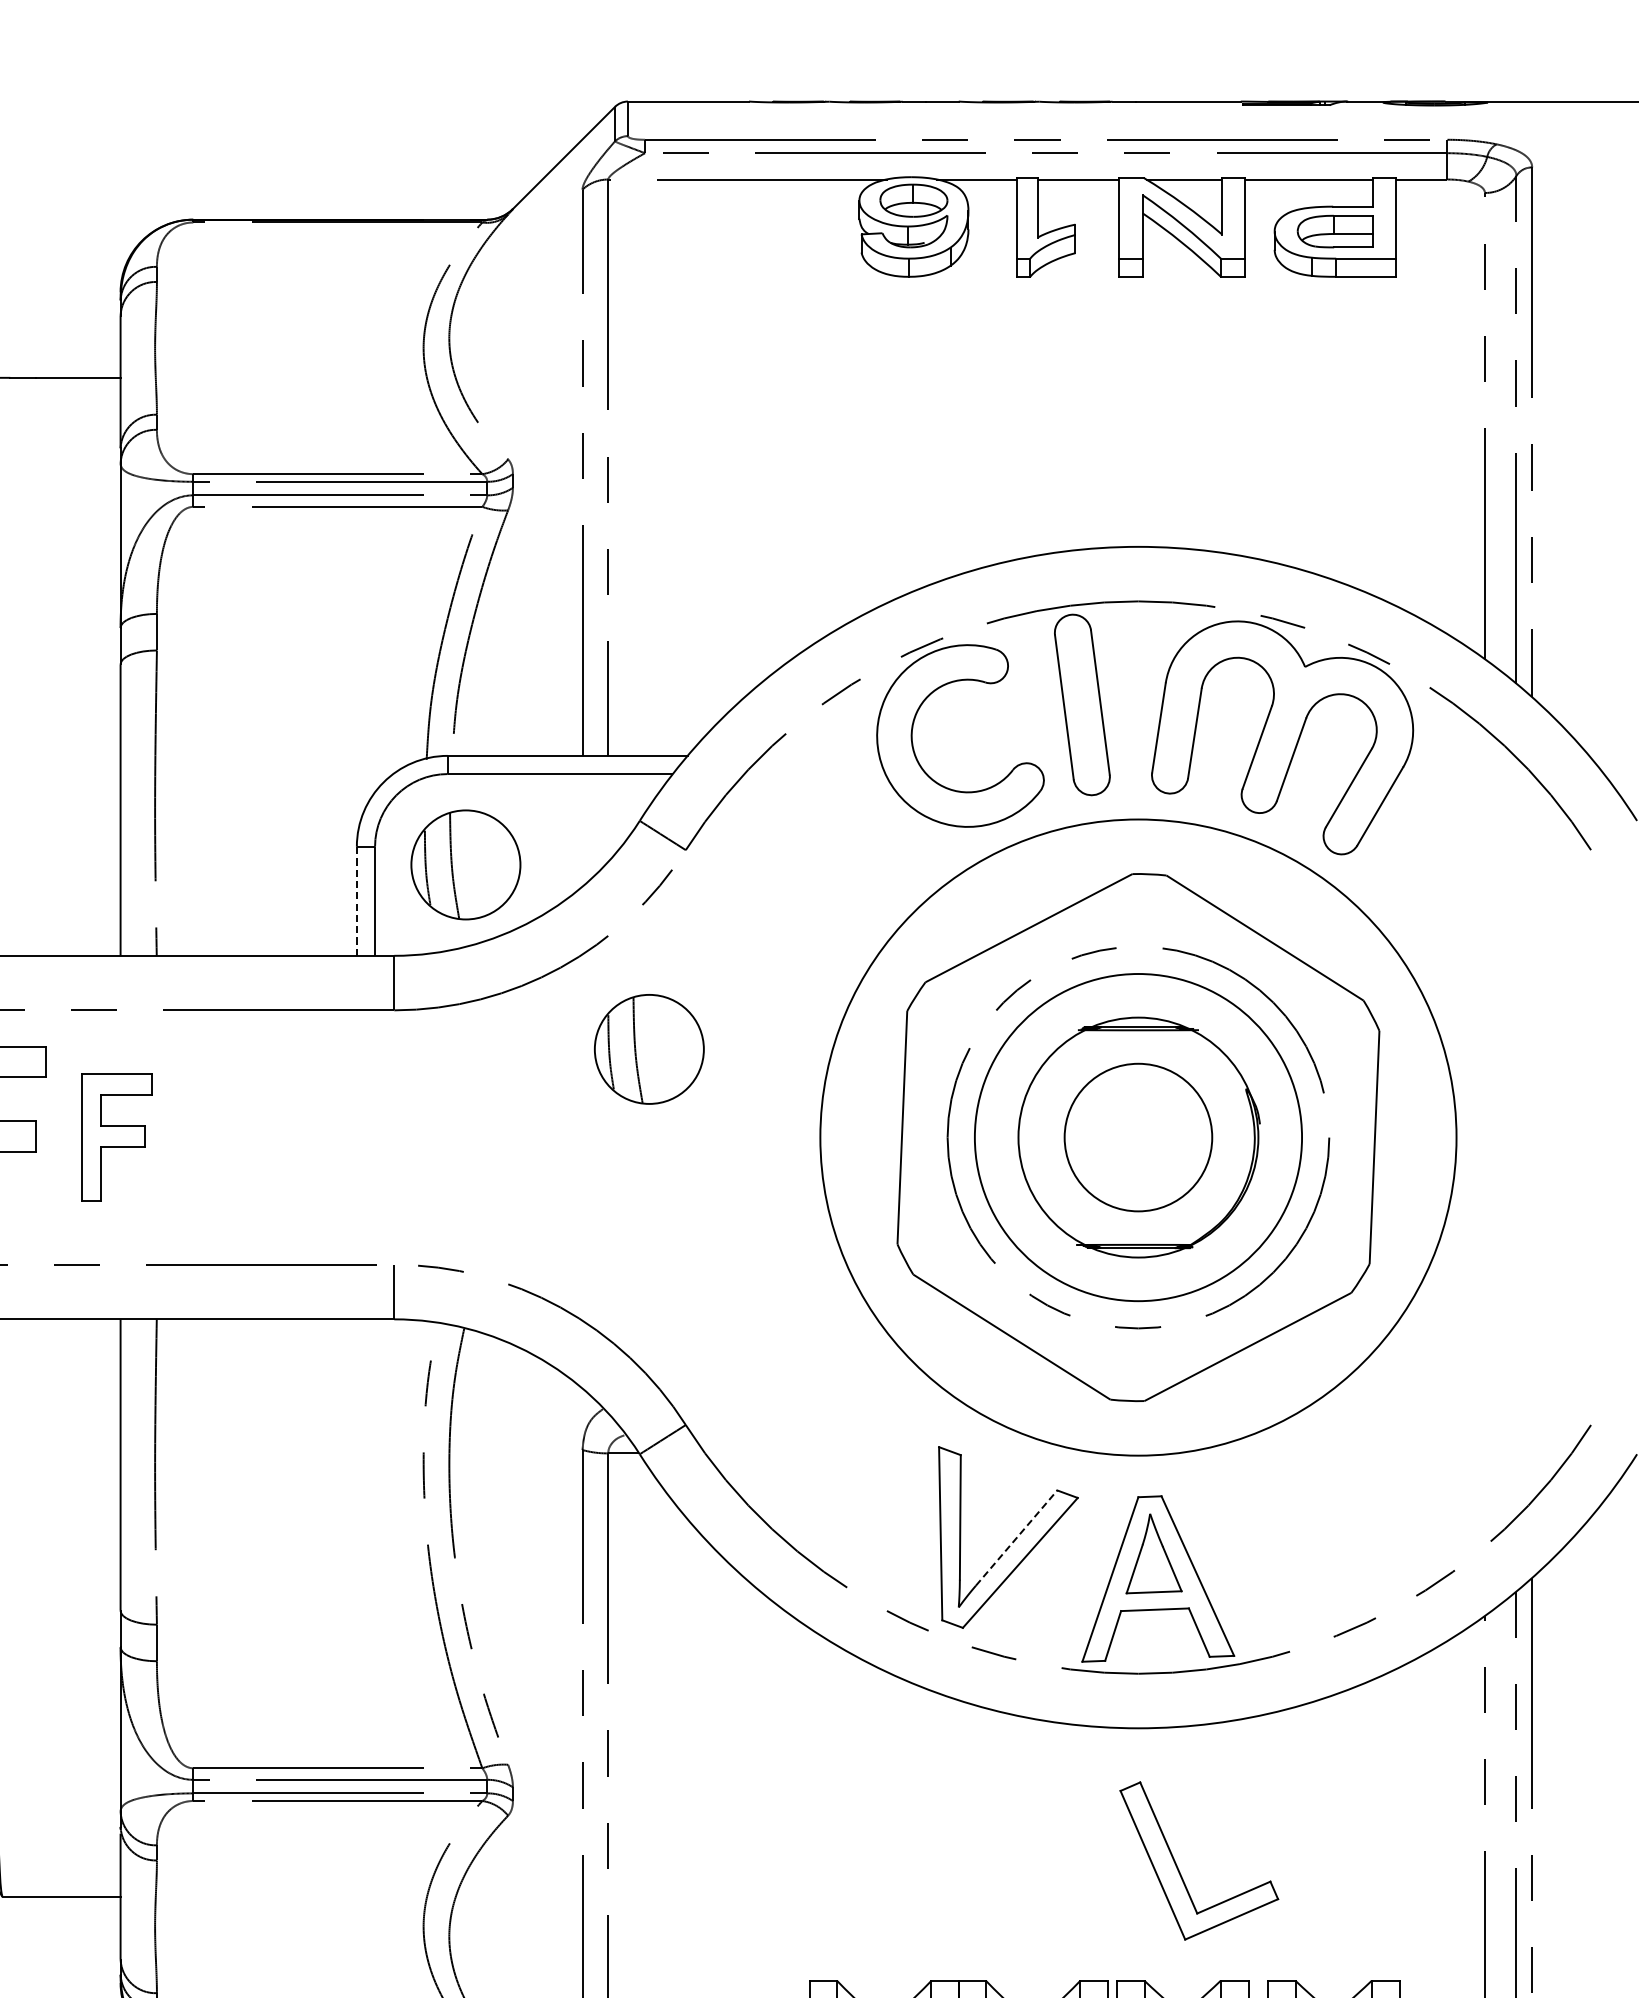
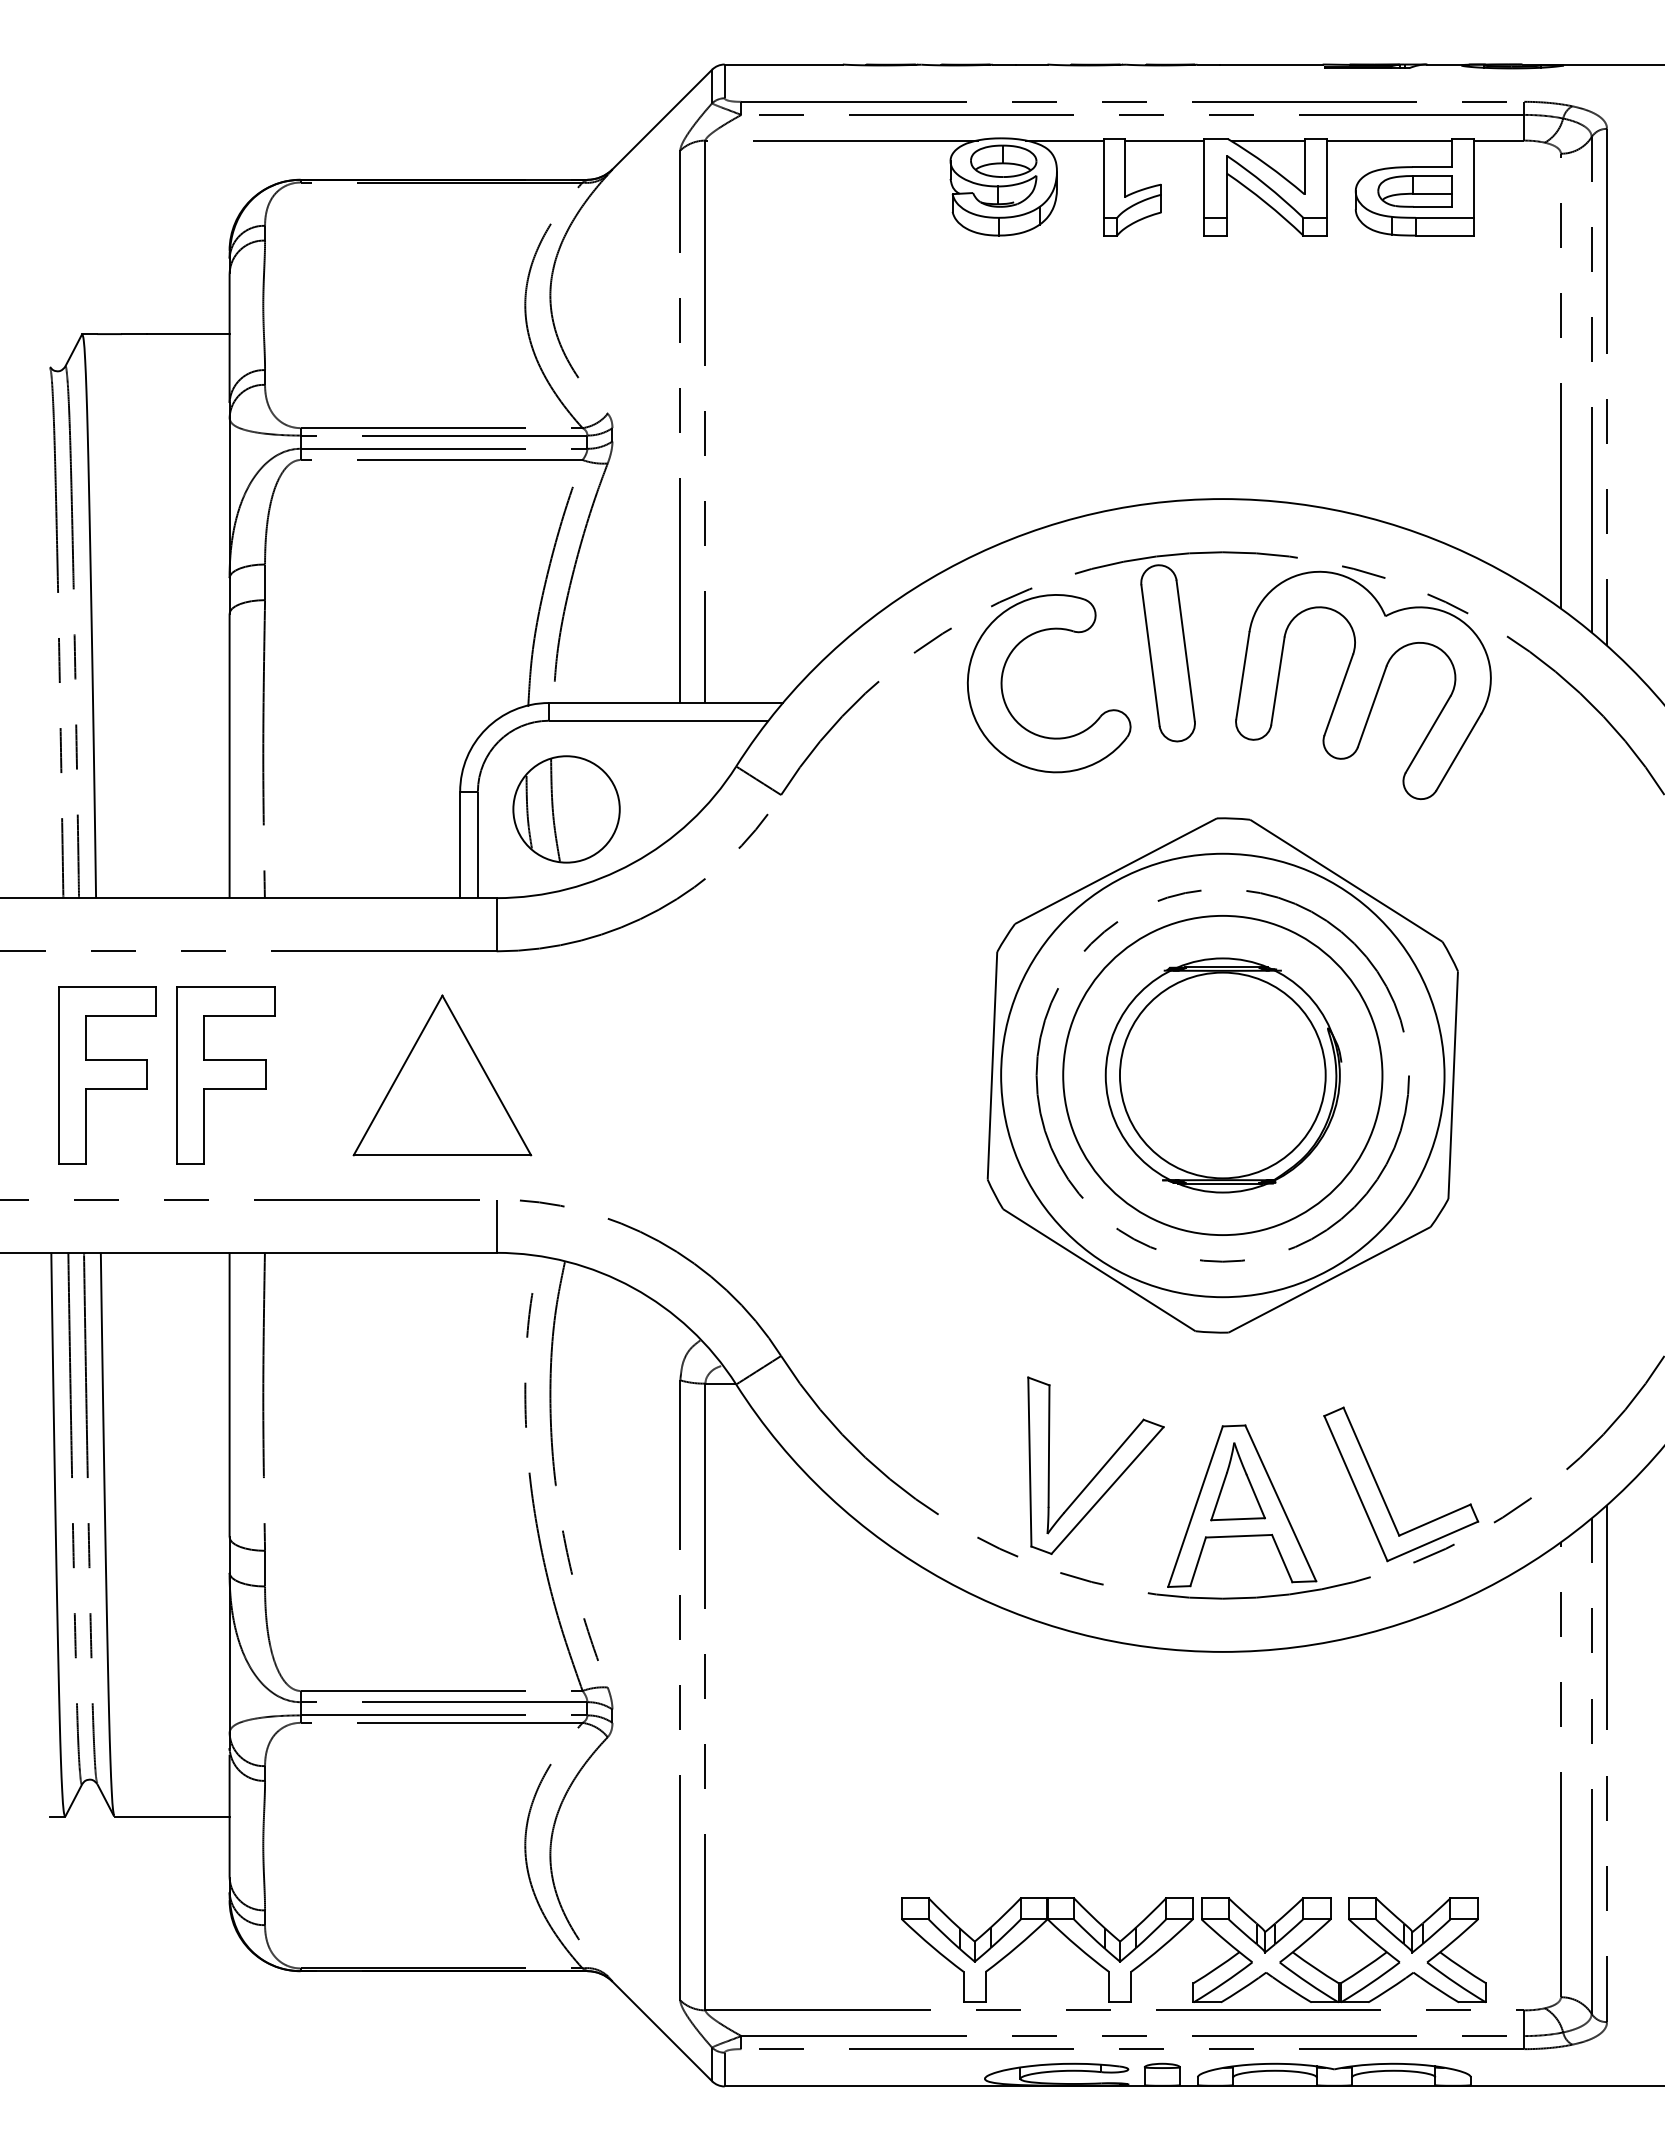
line: (357, 900) -> (460, 844), dashed -> solid
part: (649, 1049) -> (745, 989), removed
part: (116, 1137) -> (225, 1075), size x1.43
part: (338, 1137) -> (442, 1075), added
circle: (1138, 1137) -> (1222, 1075), size x0.71
circle: (1138, 1137) -> (1222, 1075), size x1.43
line: (1017, 1537) -> (1104, 1465), dashed -> solid
part: (1180, 1871) -> (1382, 1494), moved

